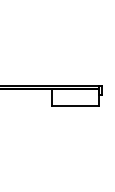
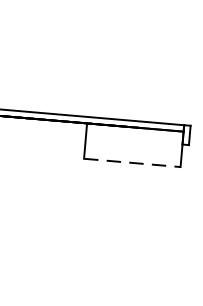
line: (75, 106) -> (133, 163), solid -> dashed

